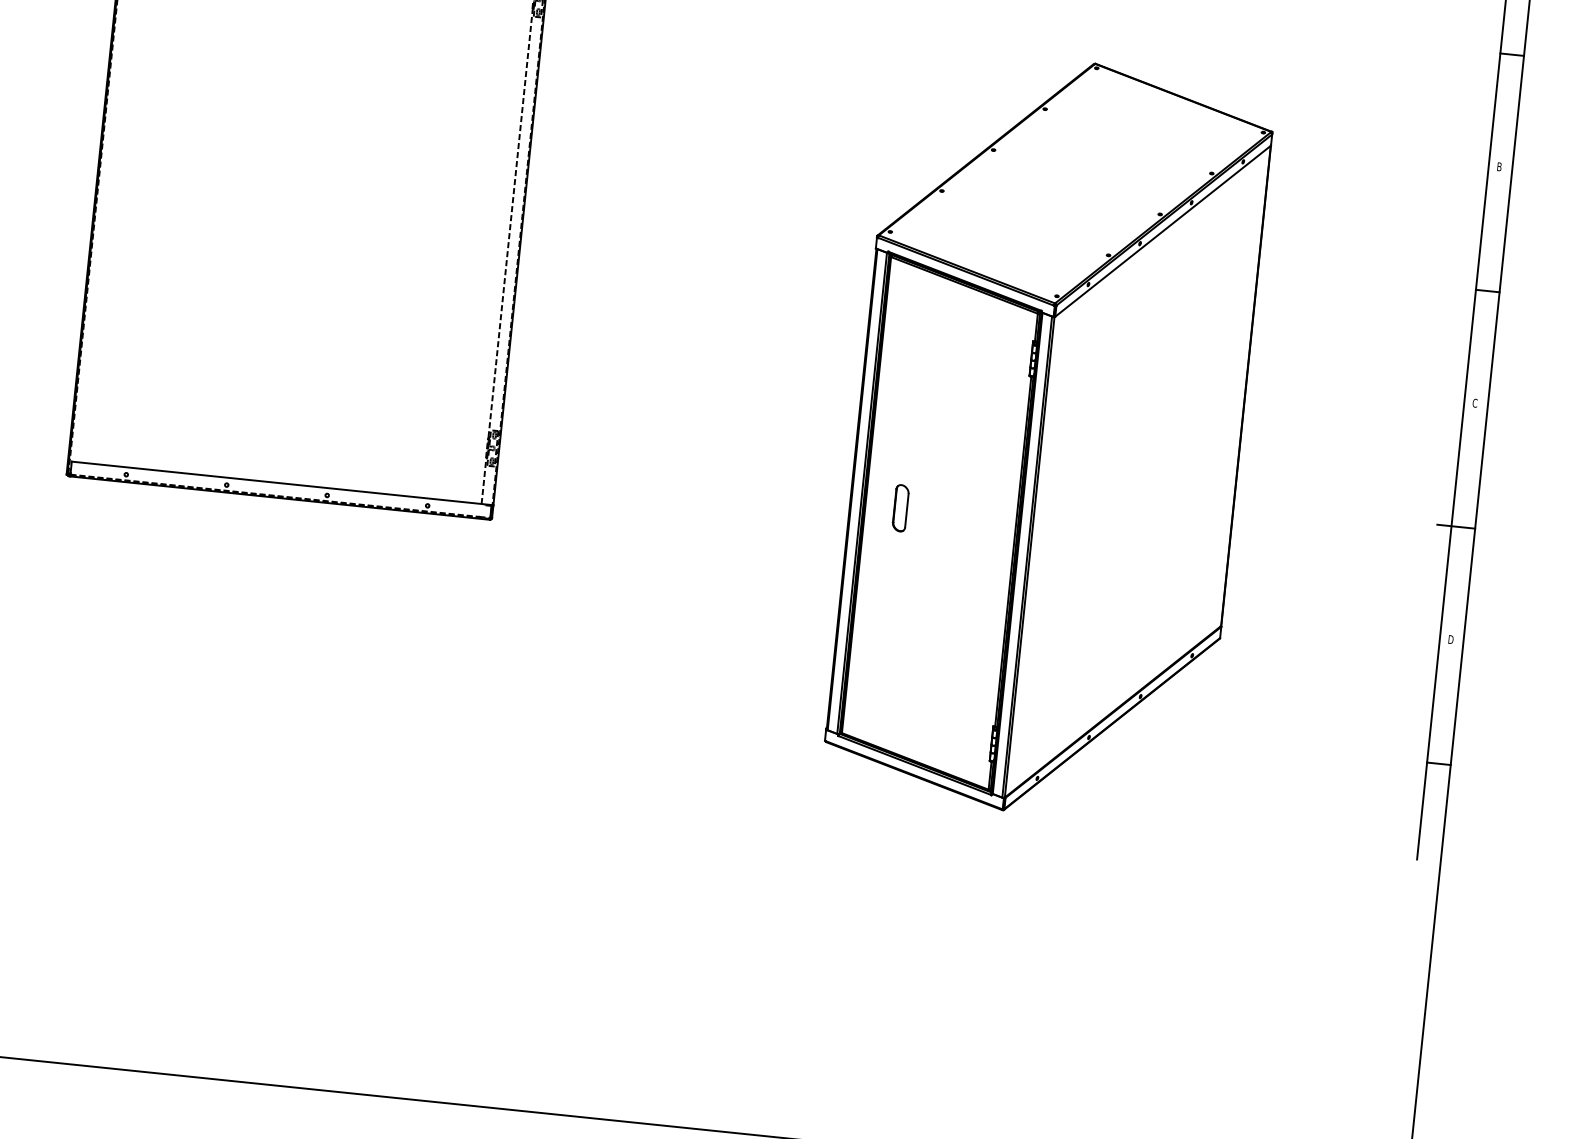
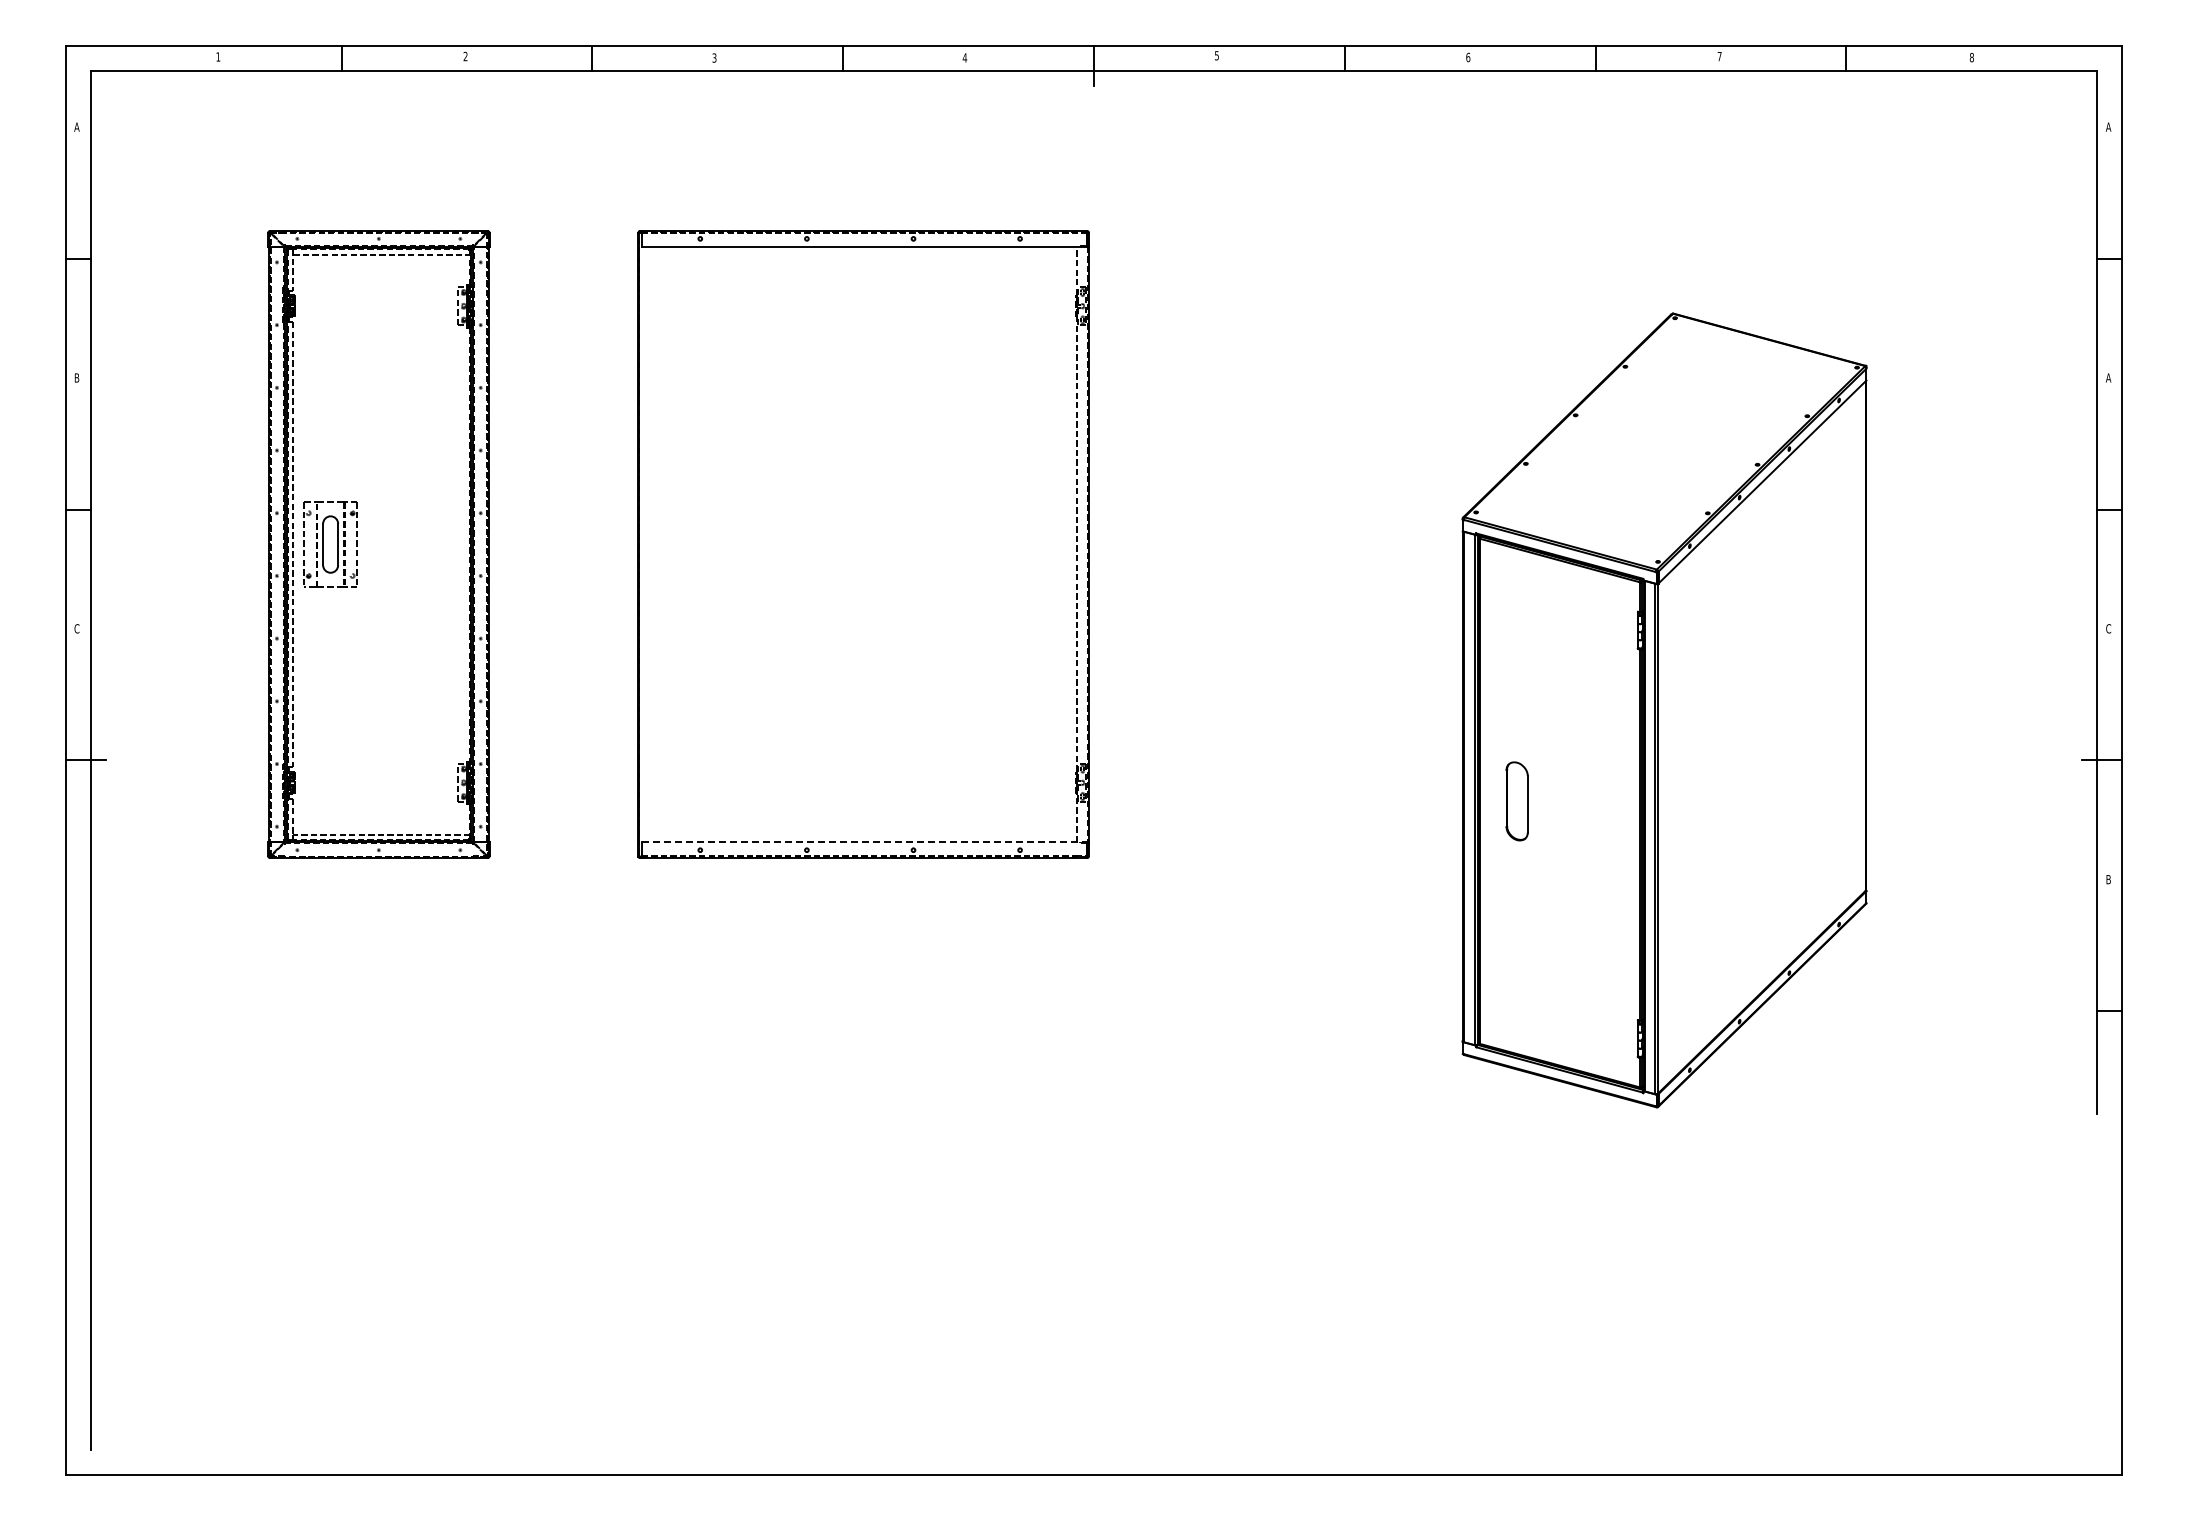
text: (1499, 166) -> (2108, 377), B -> A
line: (281, 483) -> (864, 842), solid -> dashed
part: (900, 508) -> (1516, 801), size x1.6
text: (1451, 639) -> (2109, 879), D -> B

